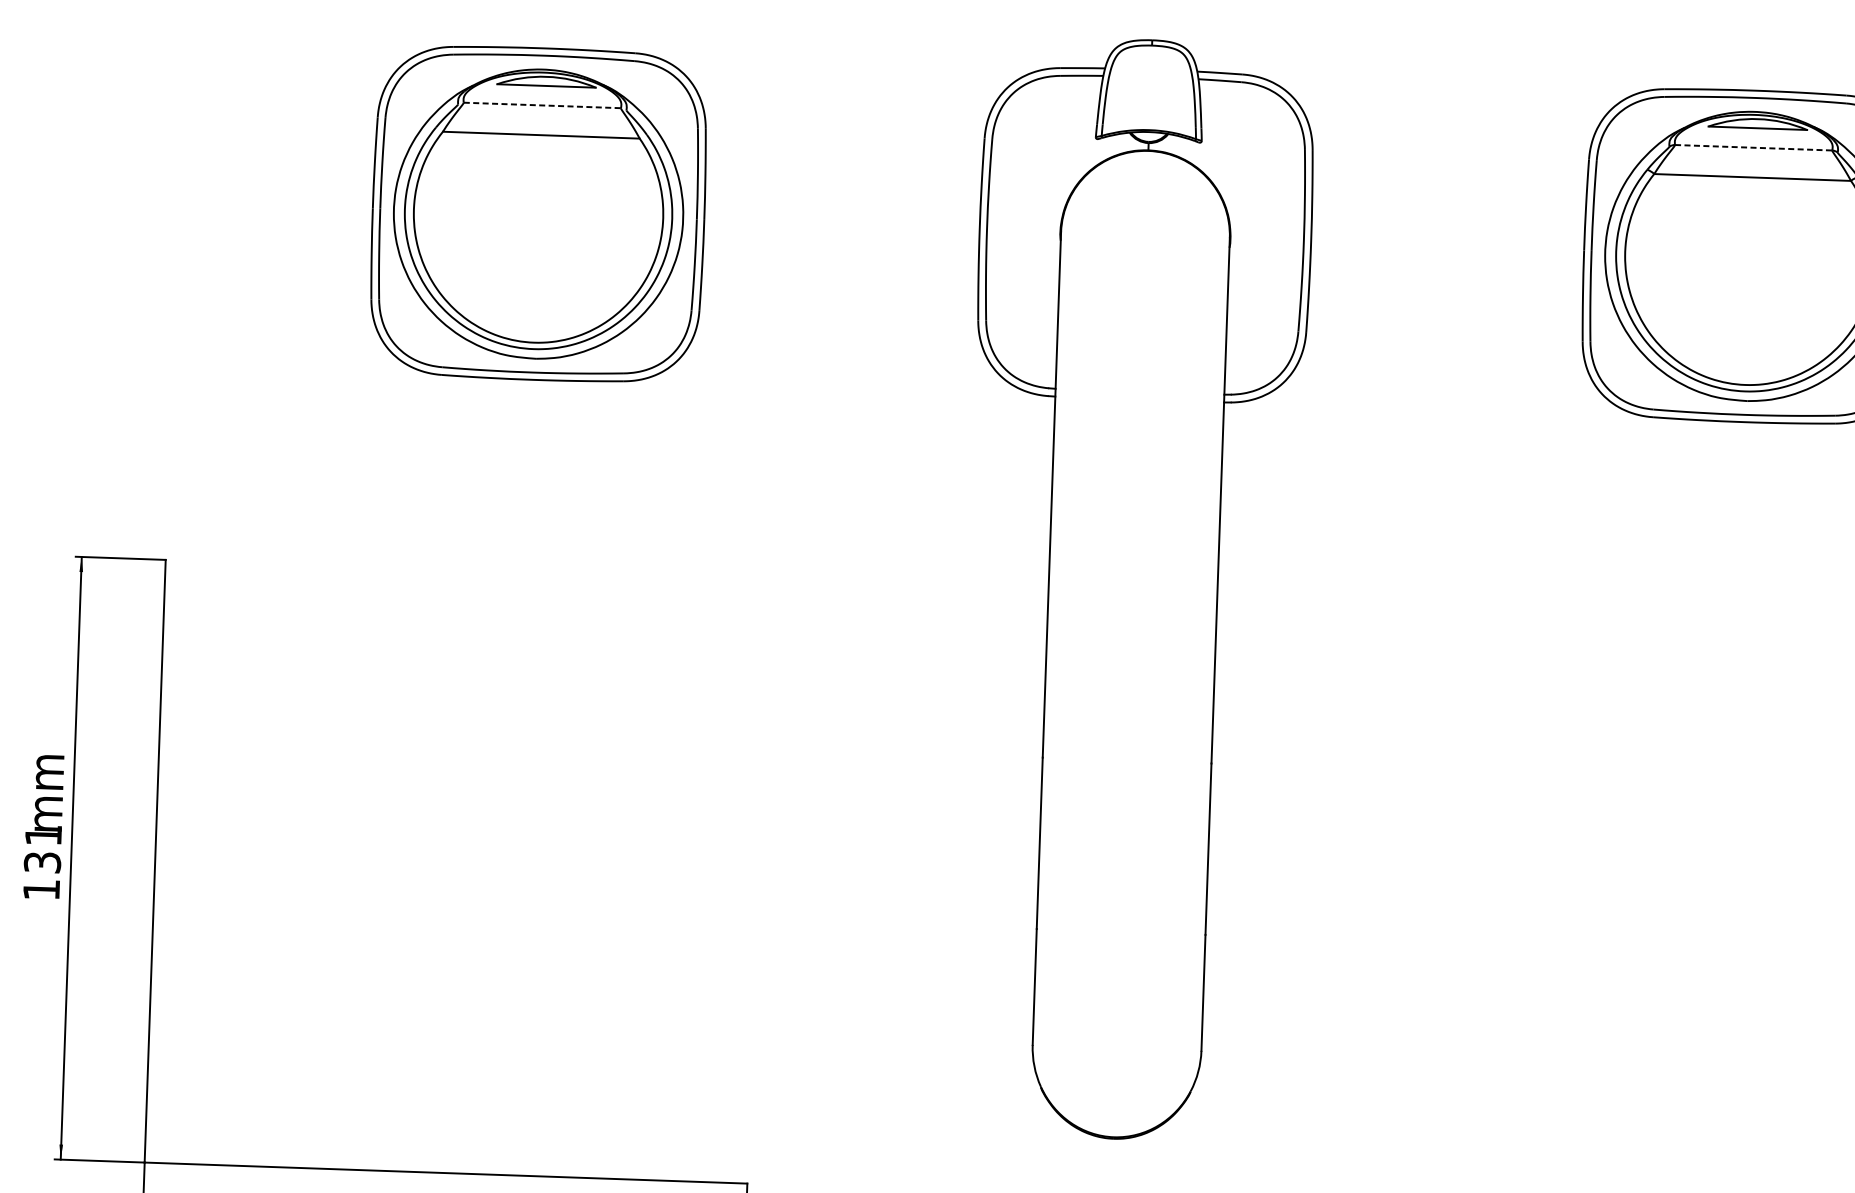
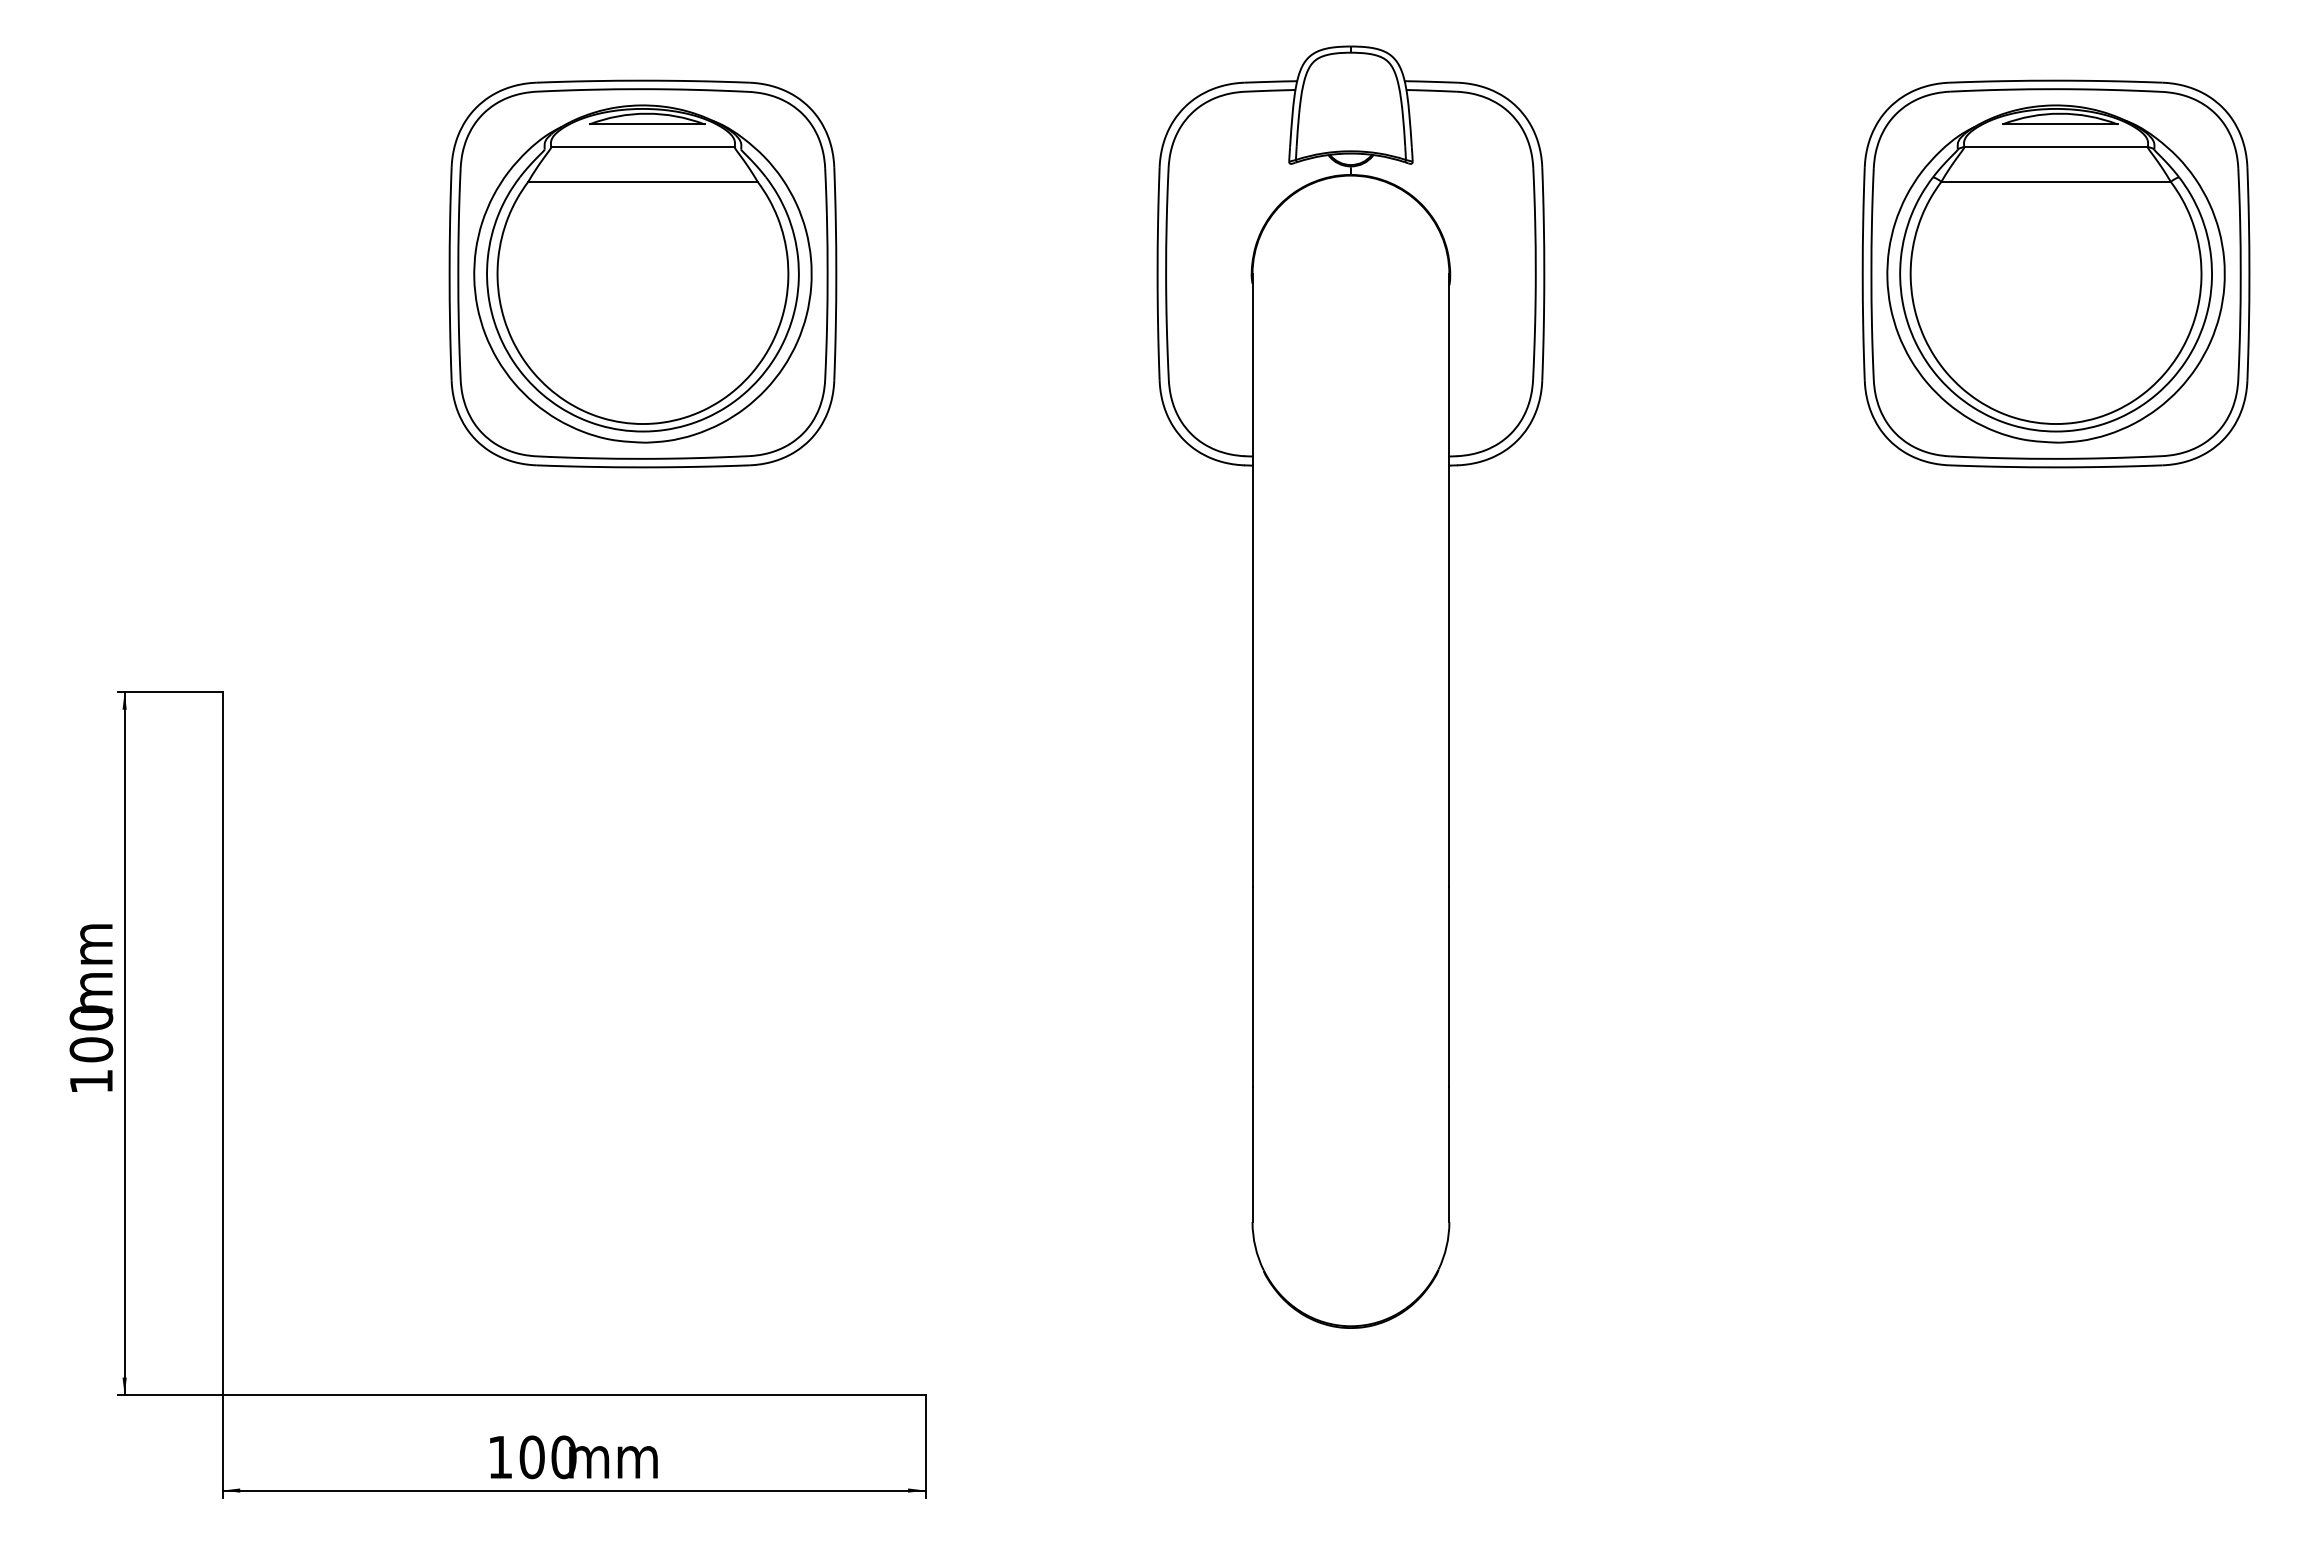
line: (541, 105) -> (642, 147), dashed -> solid
line: (1754, 147) -> (2056, 147), dashed -> solid
text: (43, 848) -> (91, 1033), 131 -> 100

